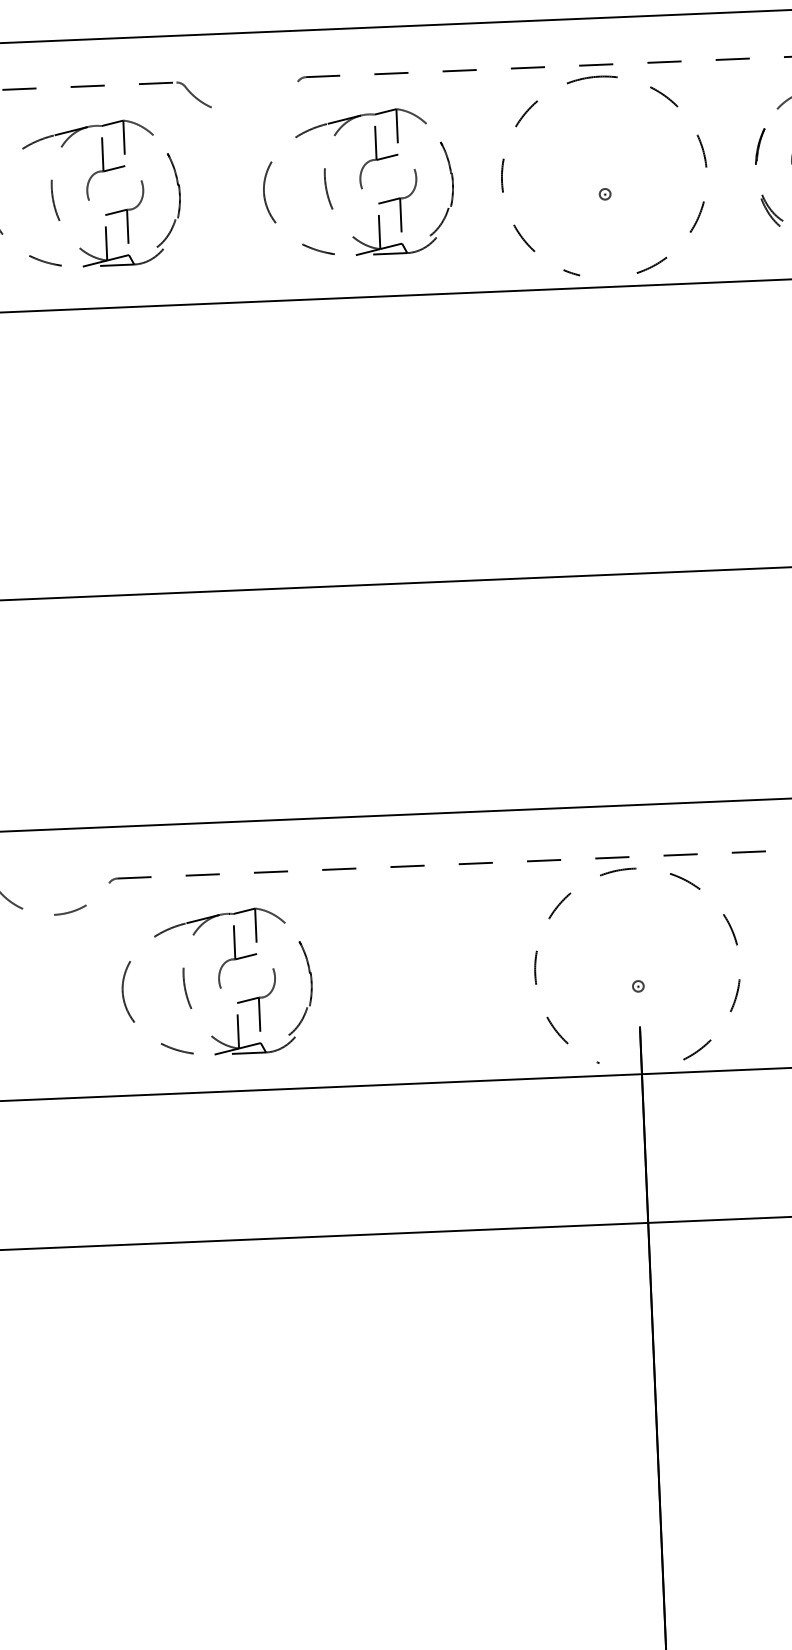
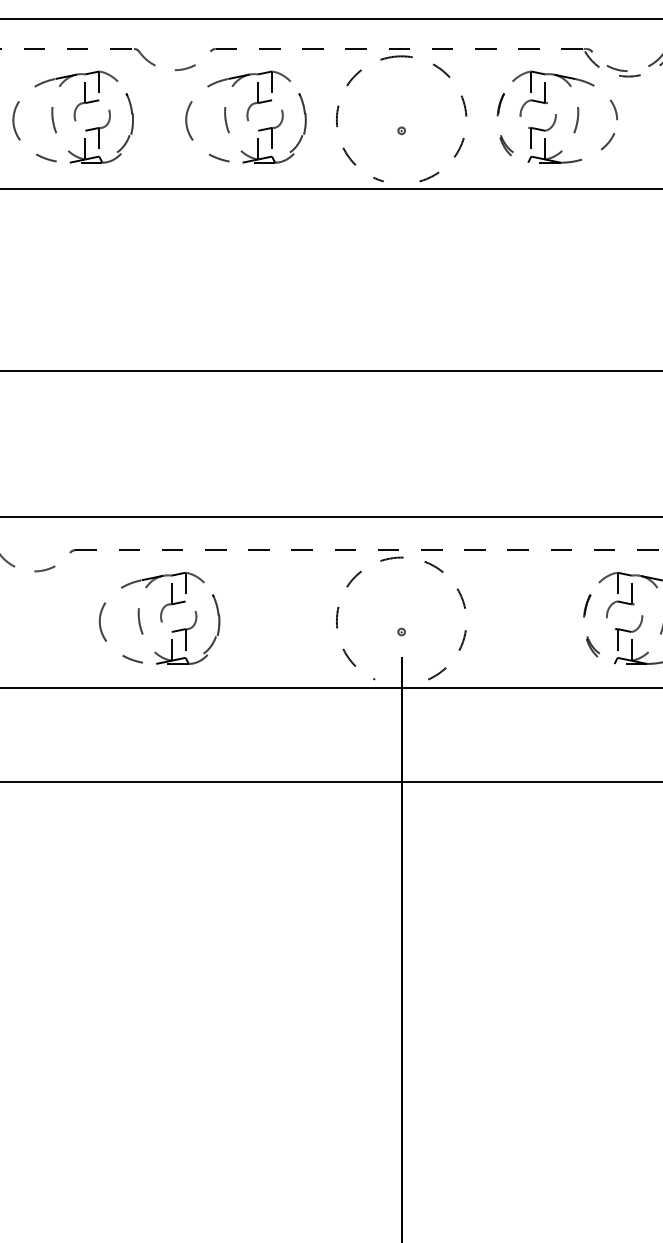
line: (259, 108) -> (185, 67), added
part: (216, 982) -> (159, 618), moved

